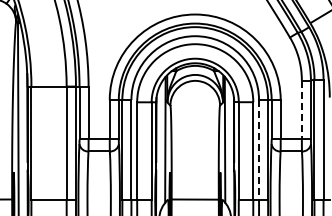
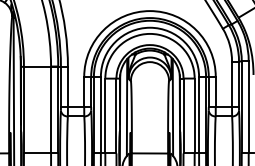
line: (301, 110) -> (231, 84), dashed -> solid
line: (259, 149) -> (199, 114), dashed -> solid

